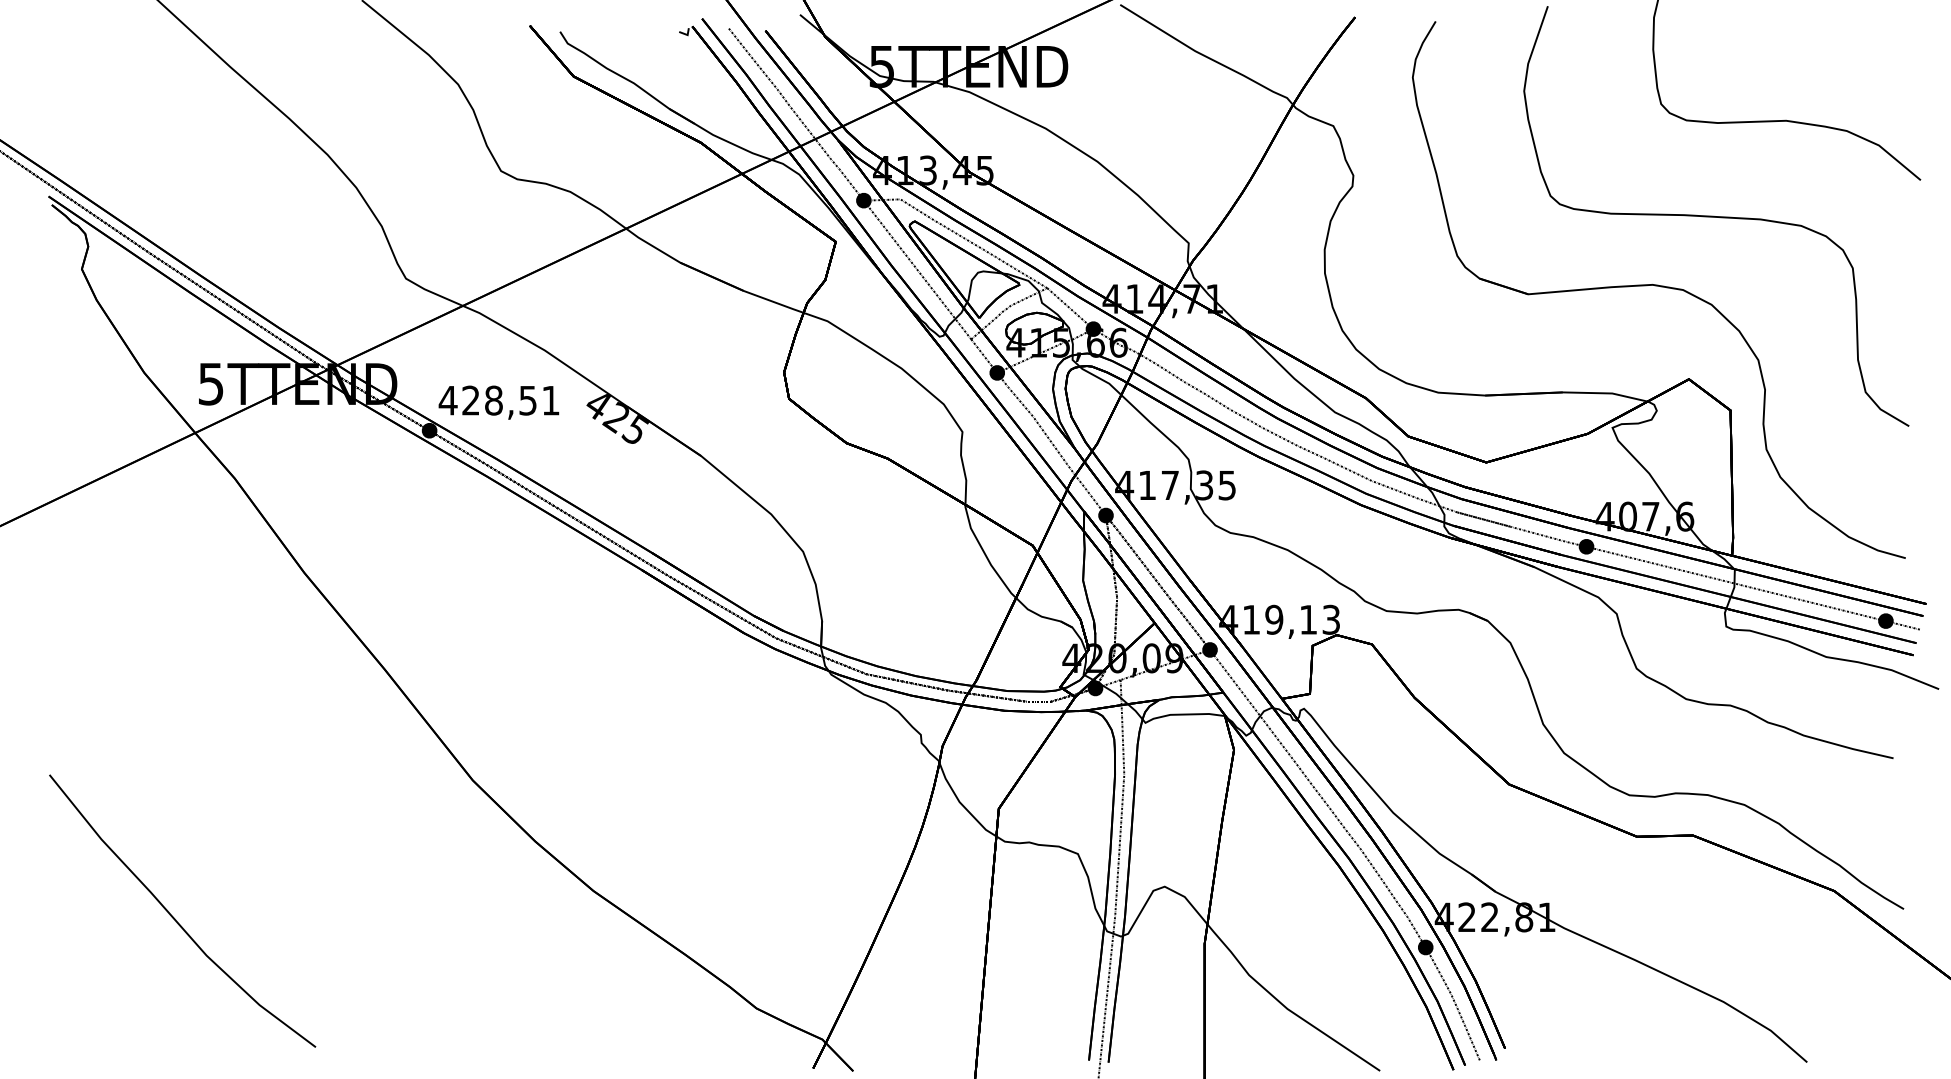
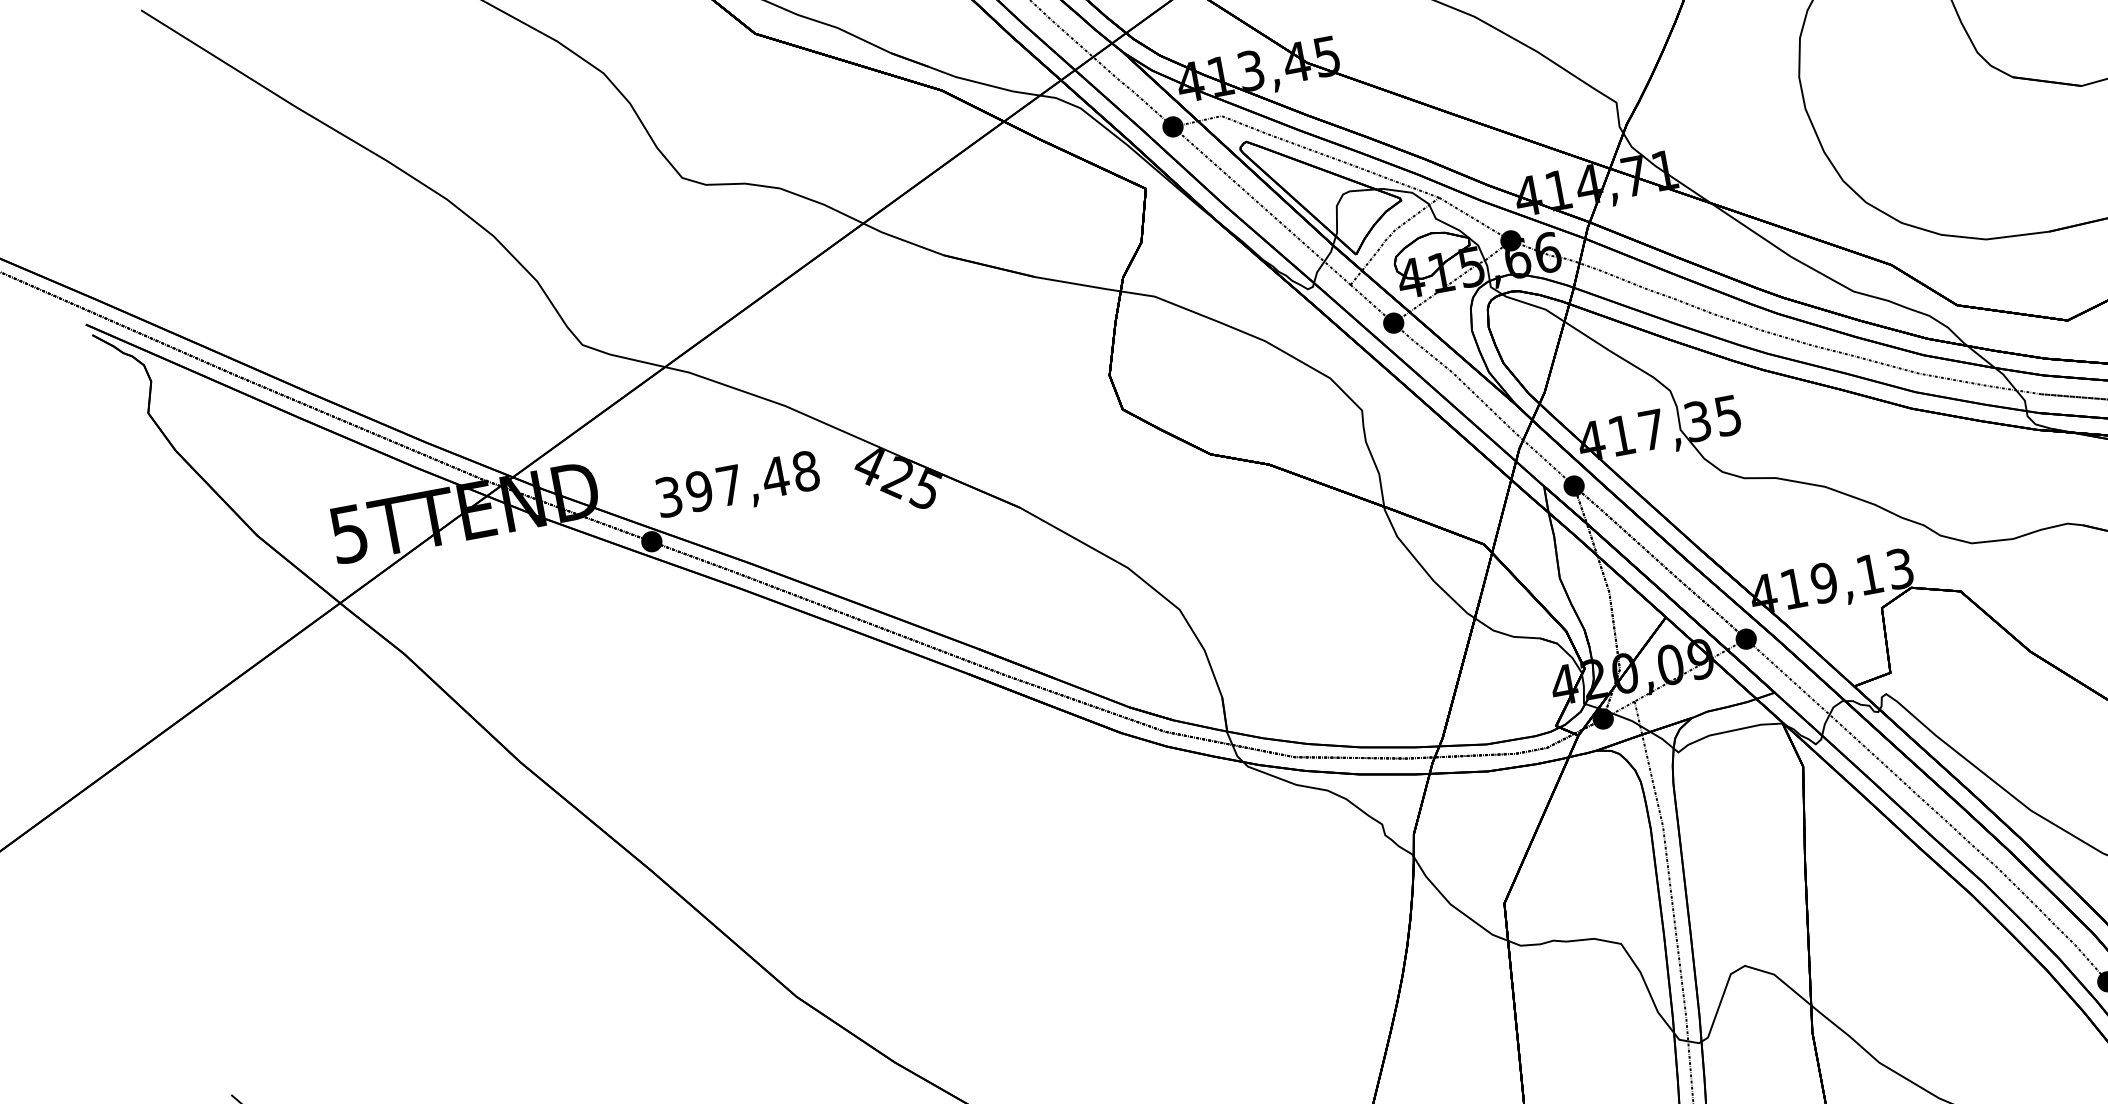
text: (498, 400) -> (736, 484), 428,51 -> 397,48

